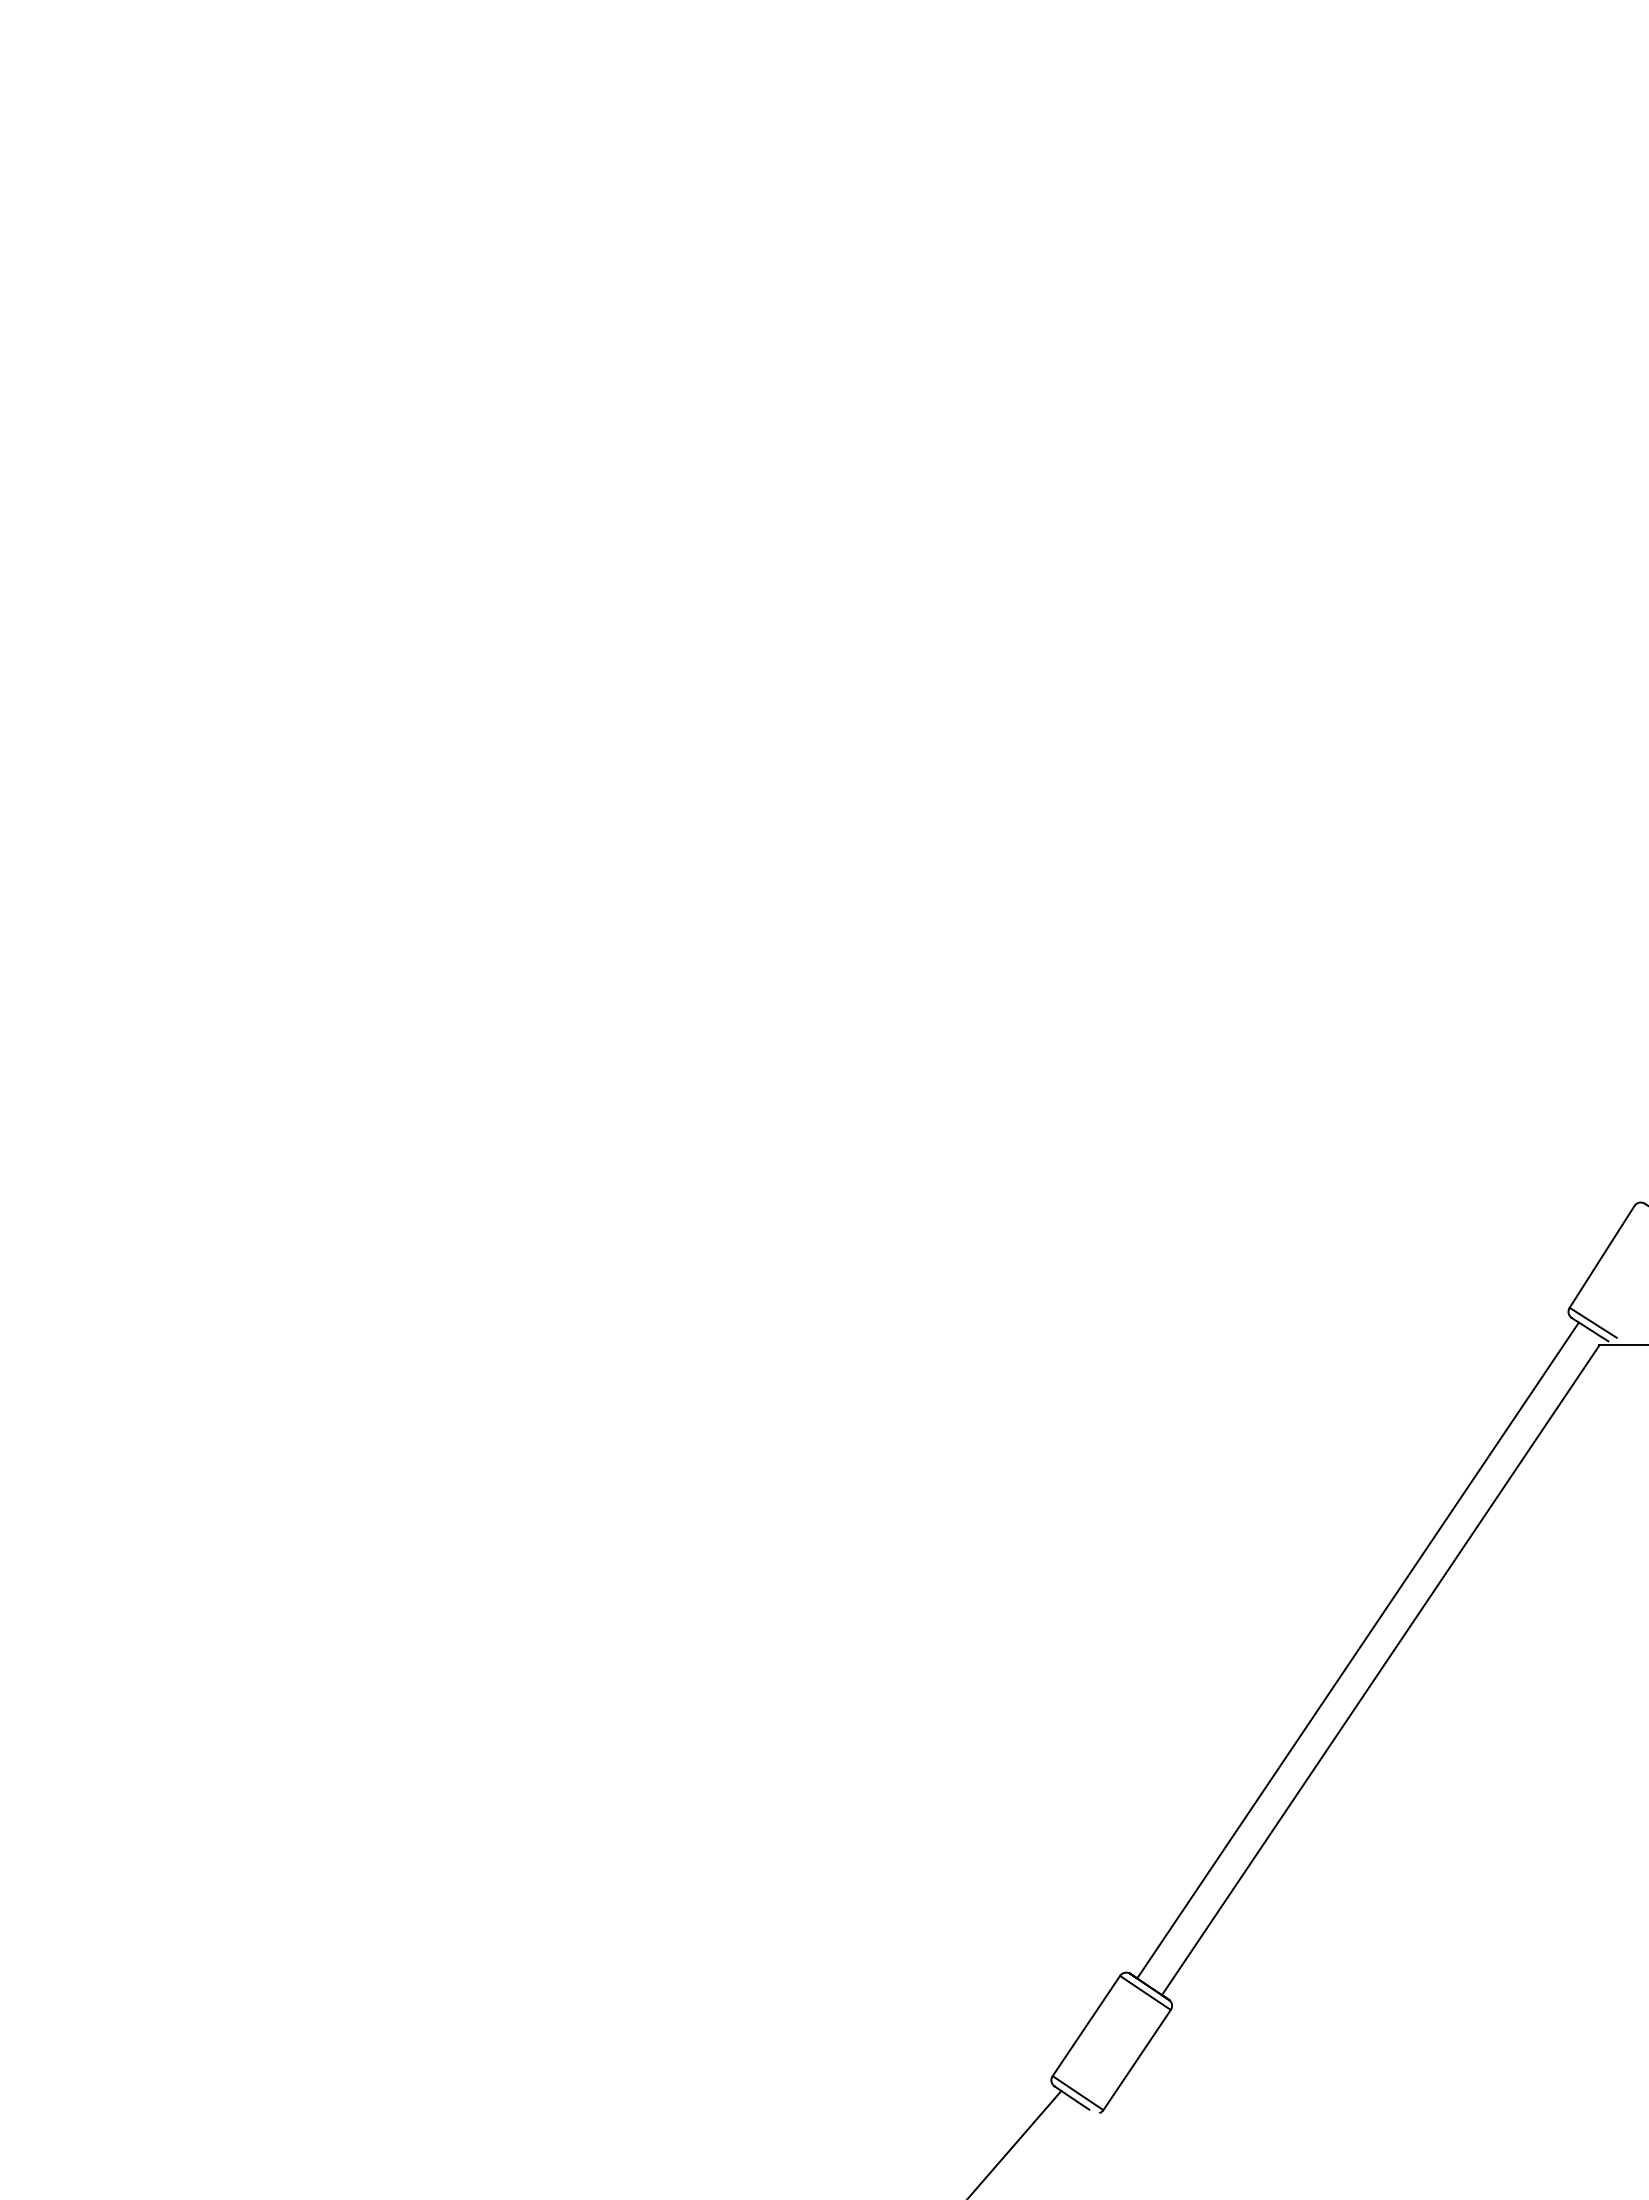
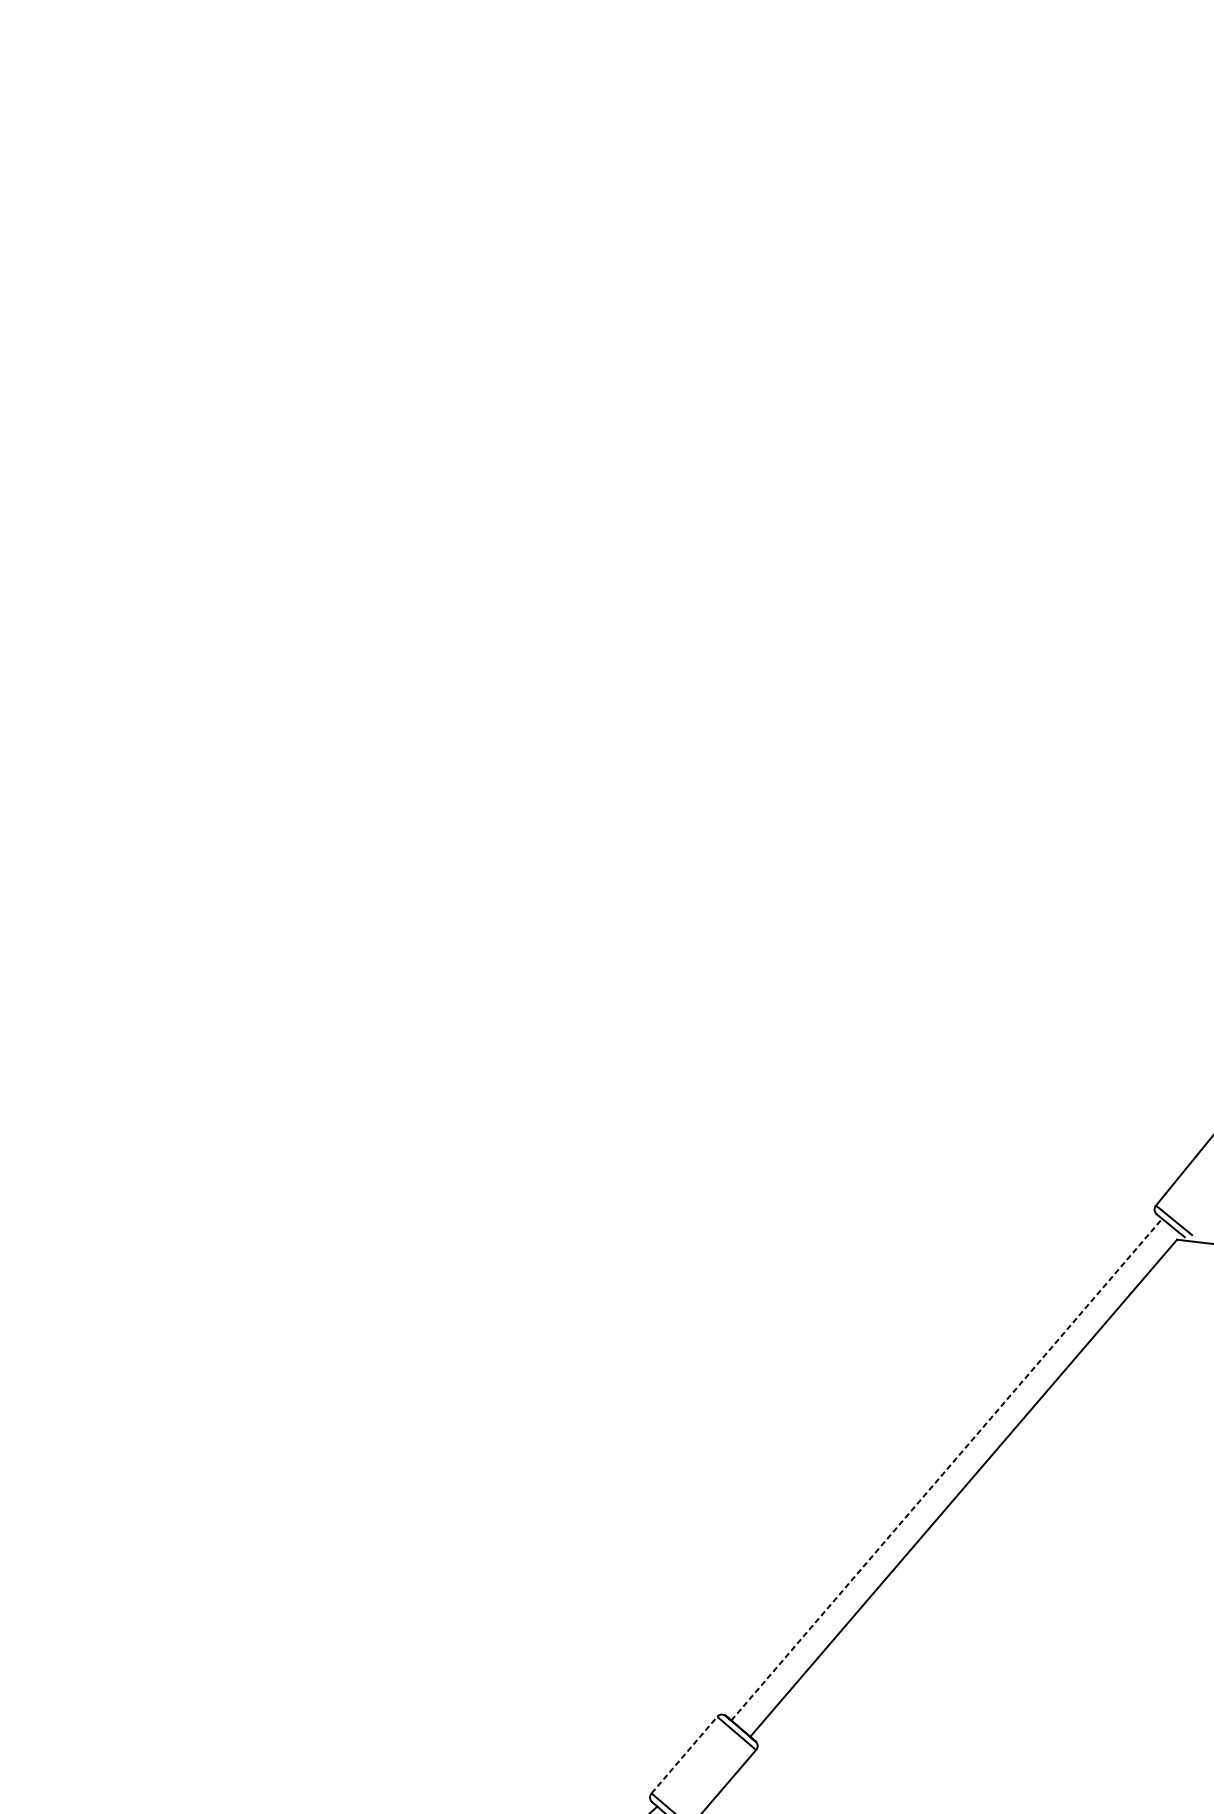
line: (1358, 1650) -> (947, 1469), solid -> dashed
line: (1086, 2025) -> (684, 1754), solid -> dashed

